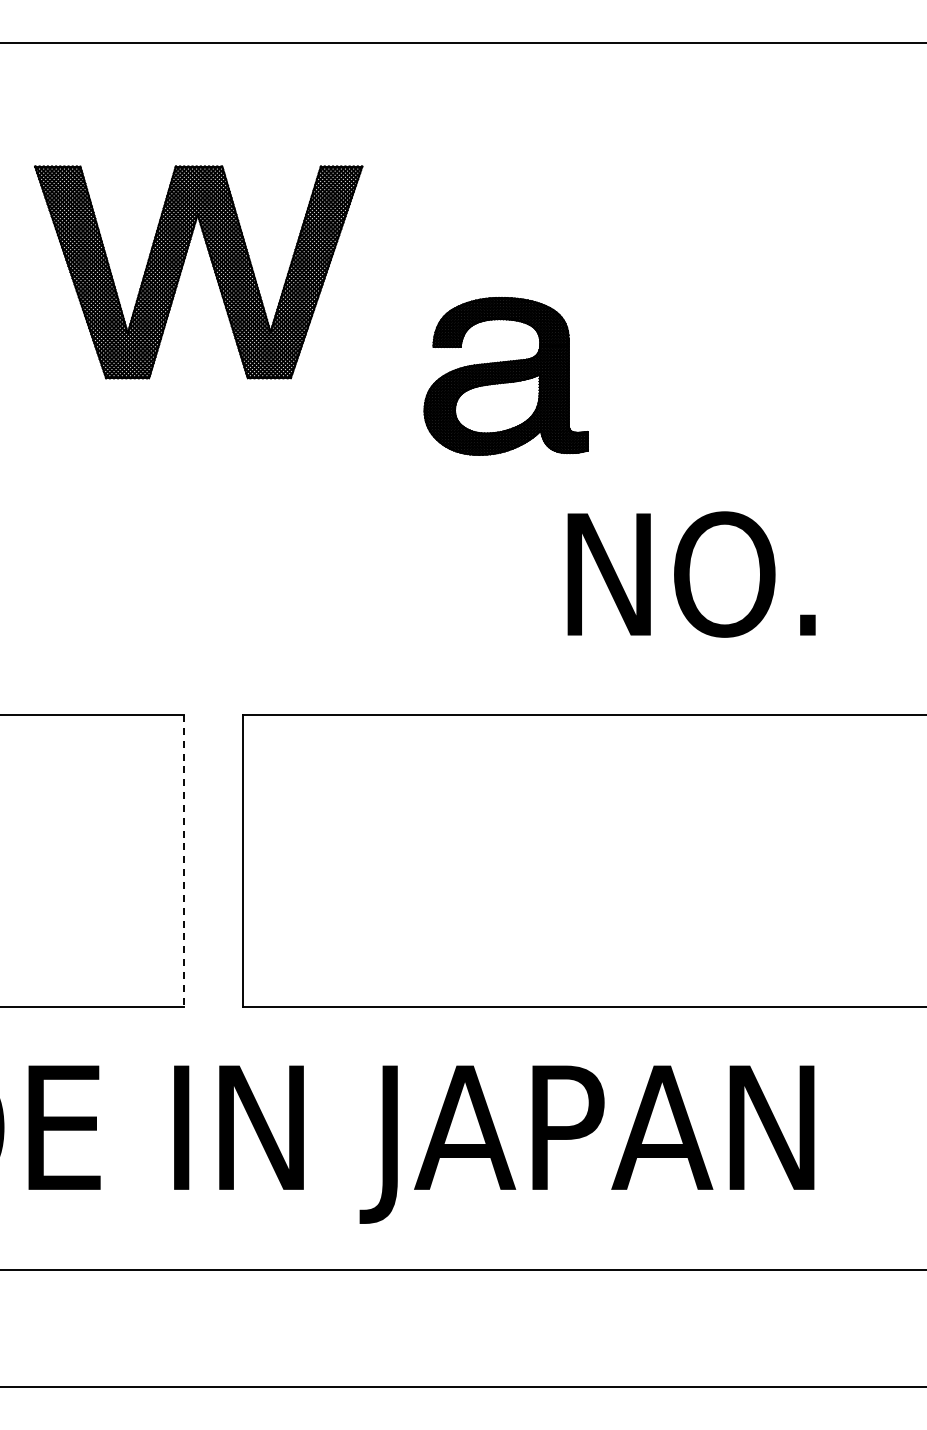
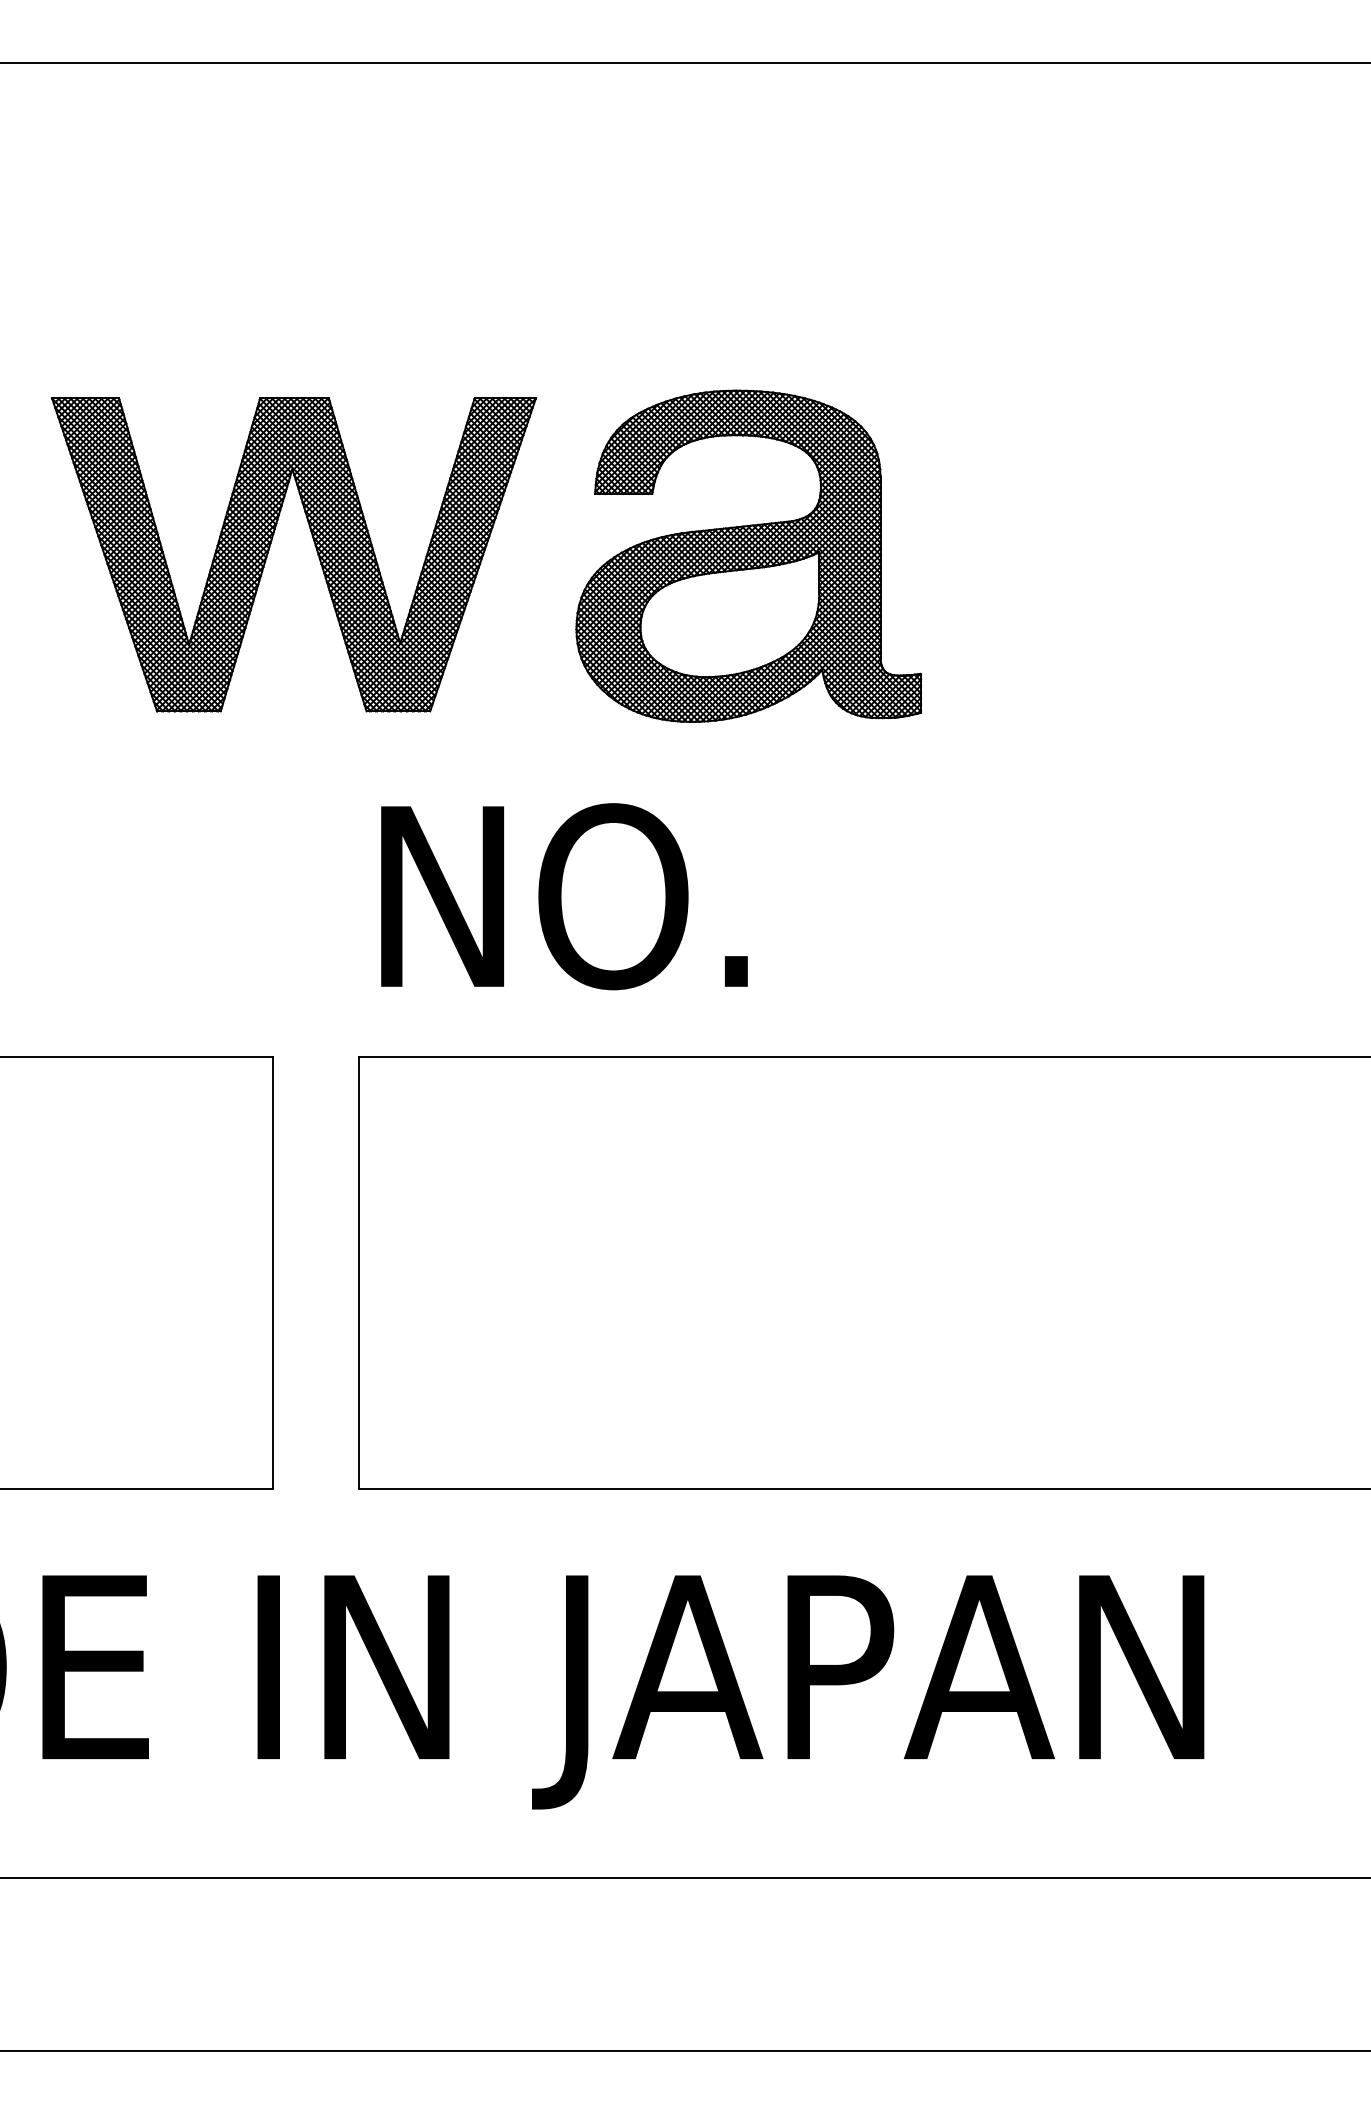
part: (212, 267) -> (314, 547), moved
part: (505, 376) -> (747, 556), size x1.43
text: (691, 574) -> (564, 896), moved
line: (184, 861) -> (272, 1273), dashed -> solid

